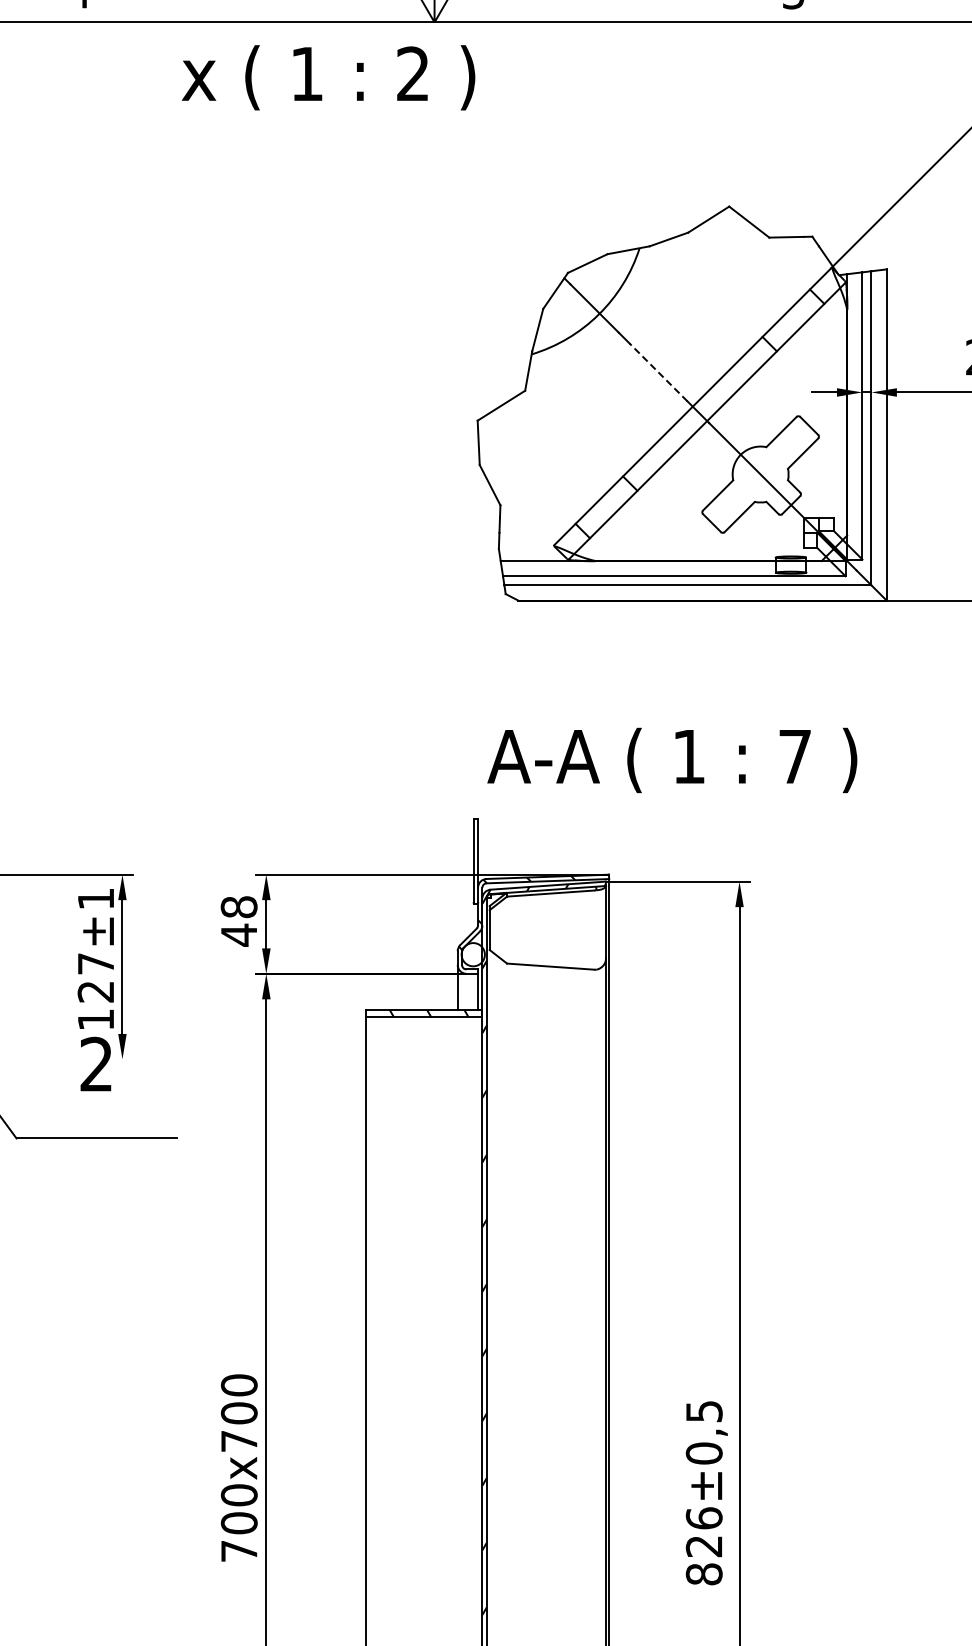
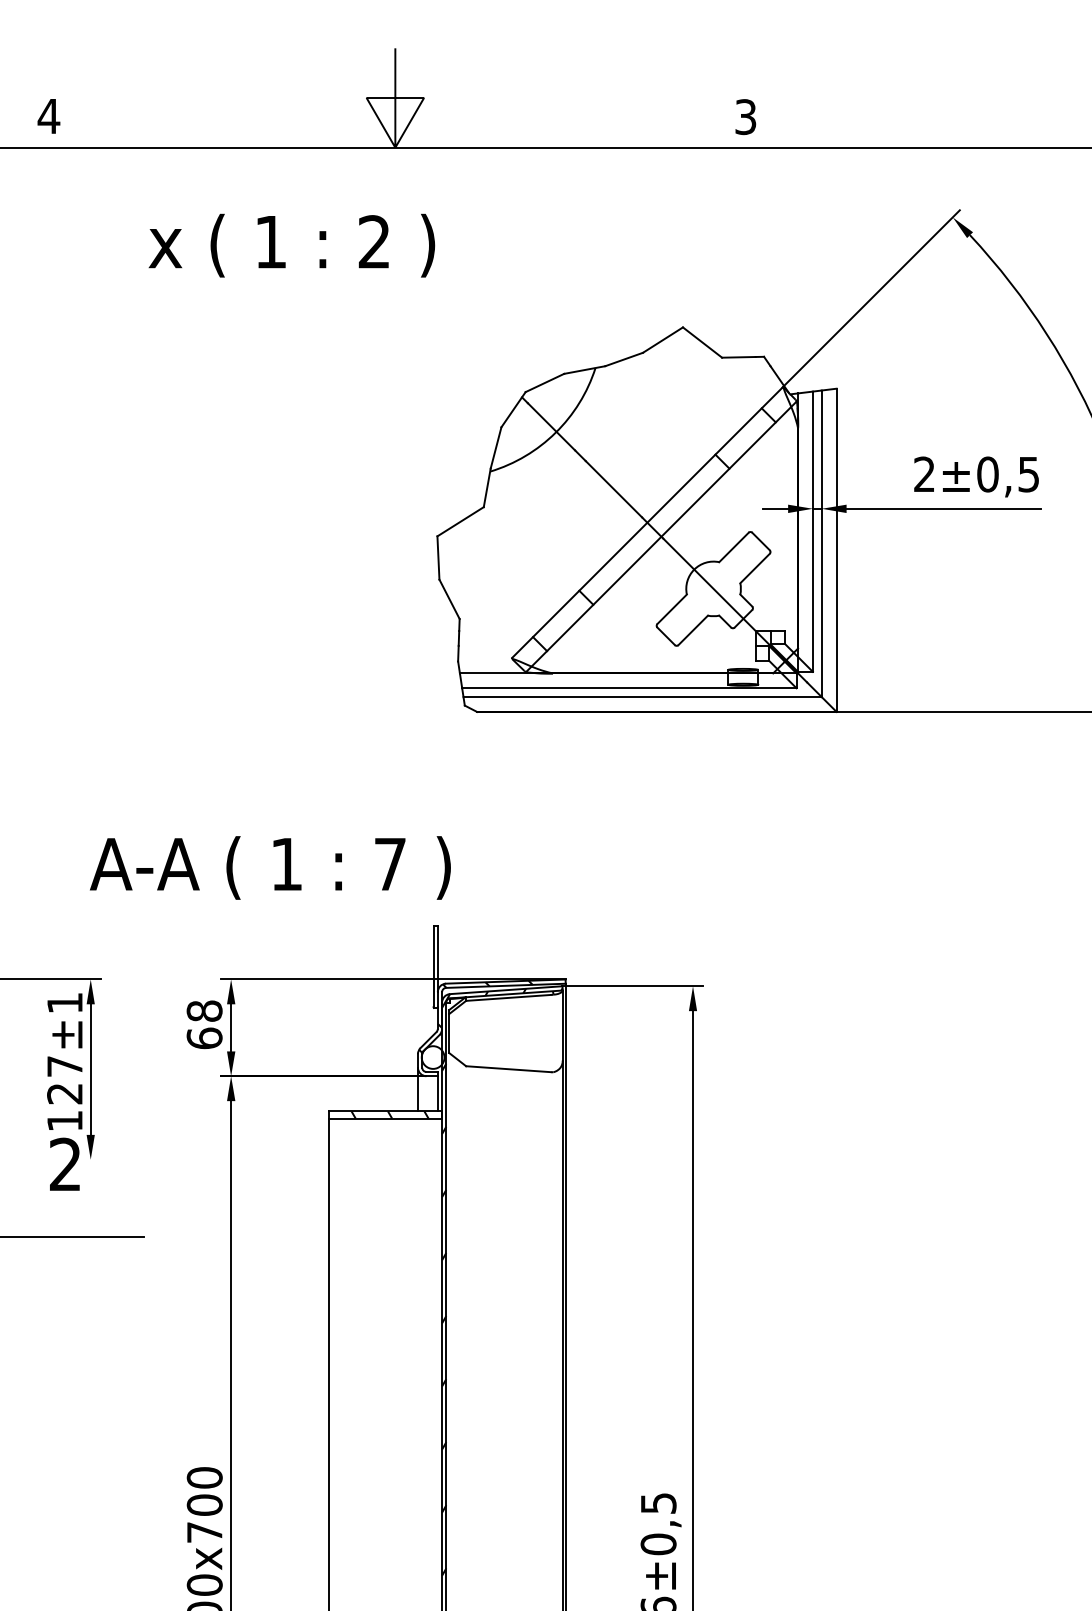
text: (328, 77) -> (291, 245), moved
line: (658, 372) -> (613, 489), dashed -> solid
text: (672, 759) -> (270, 867), moved
text: (239, 935) -> (204, 1038), 48 -> 68

